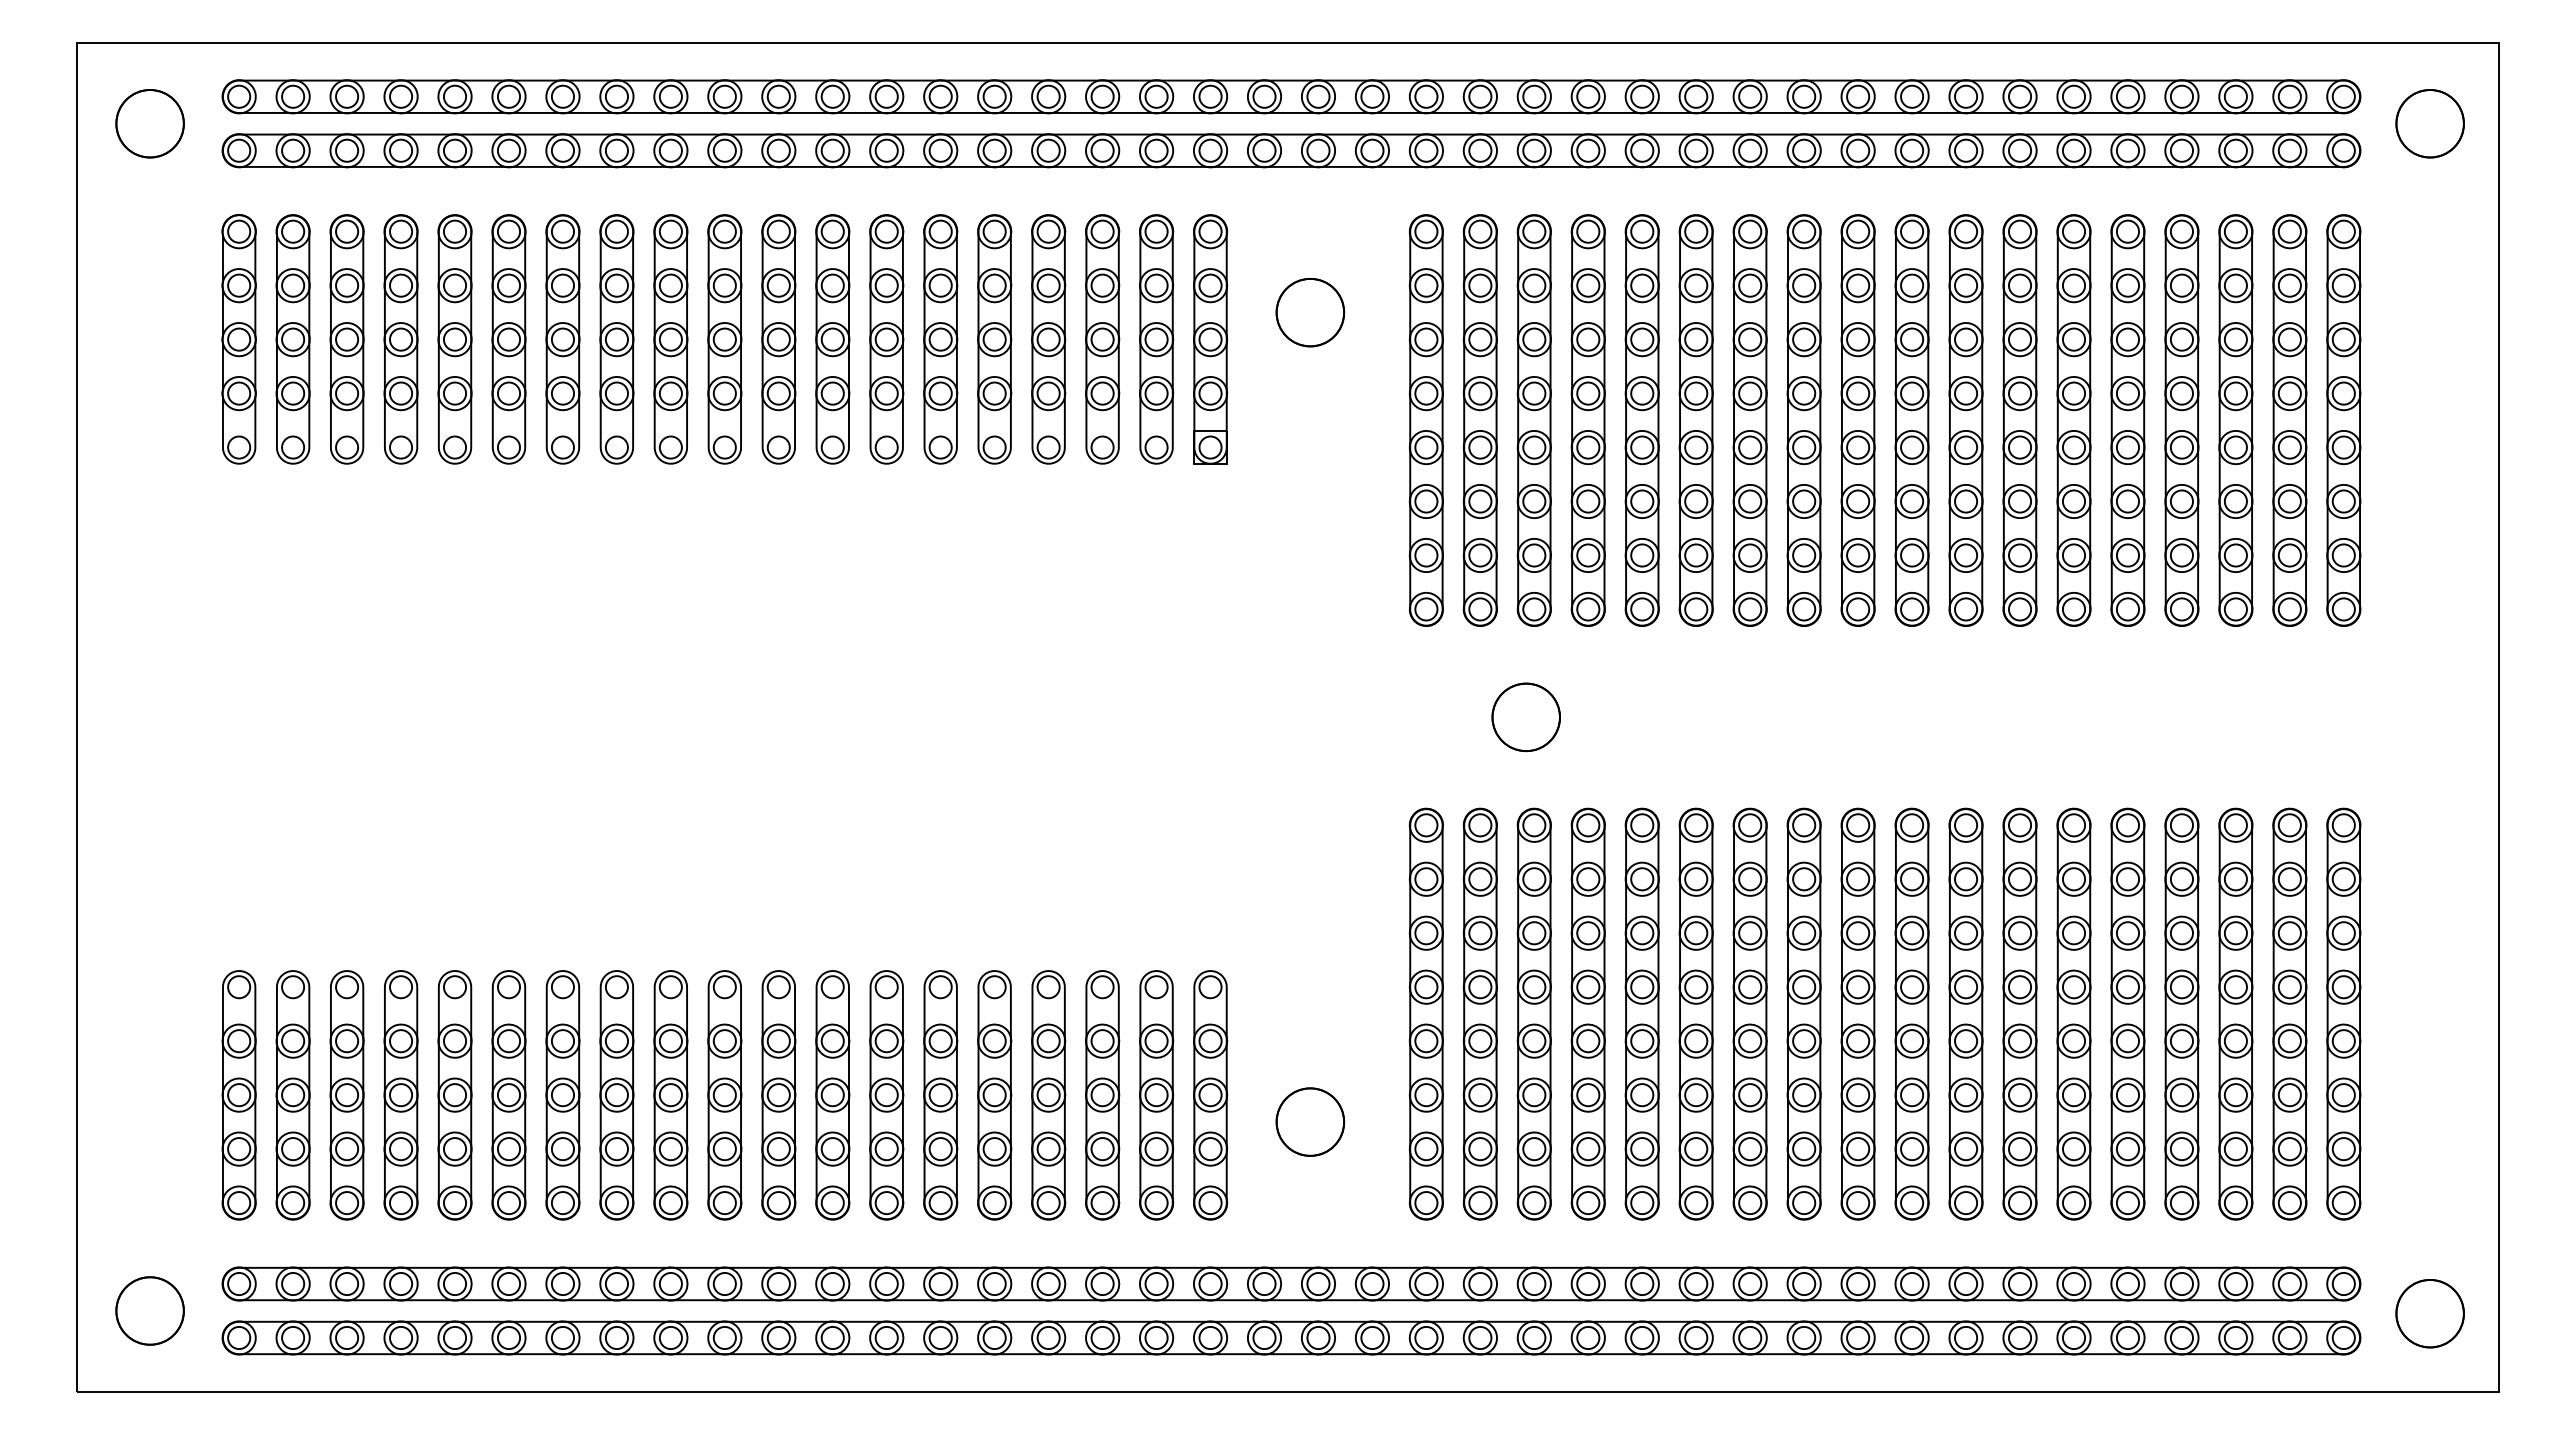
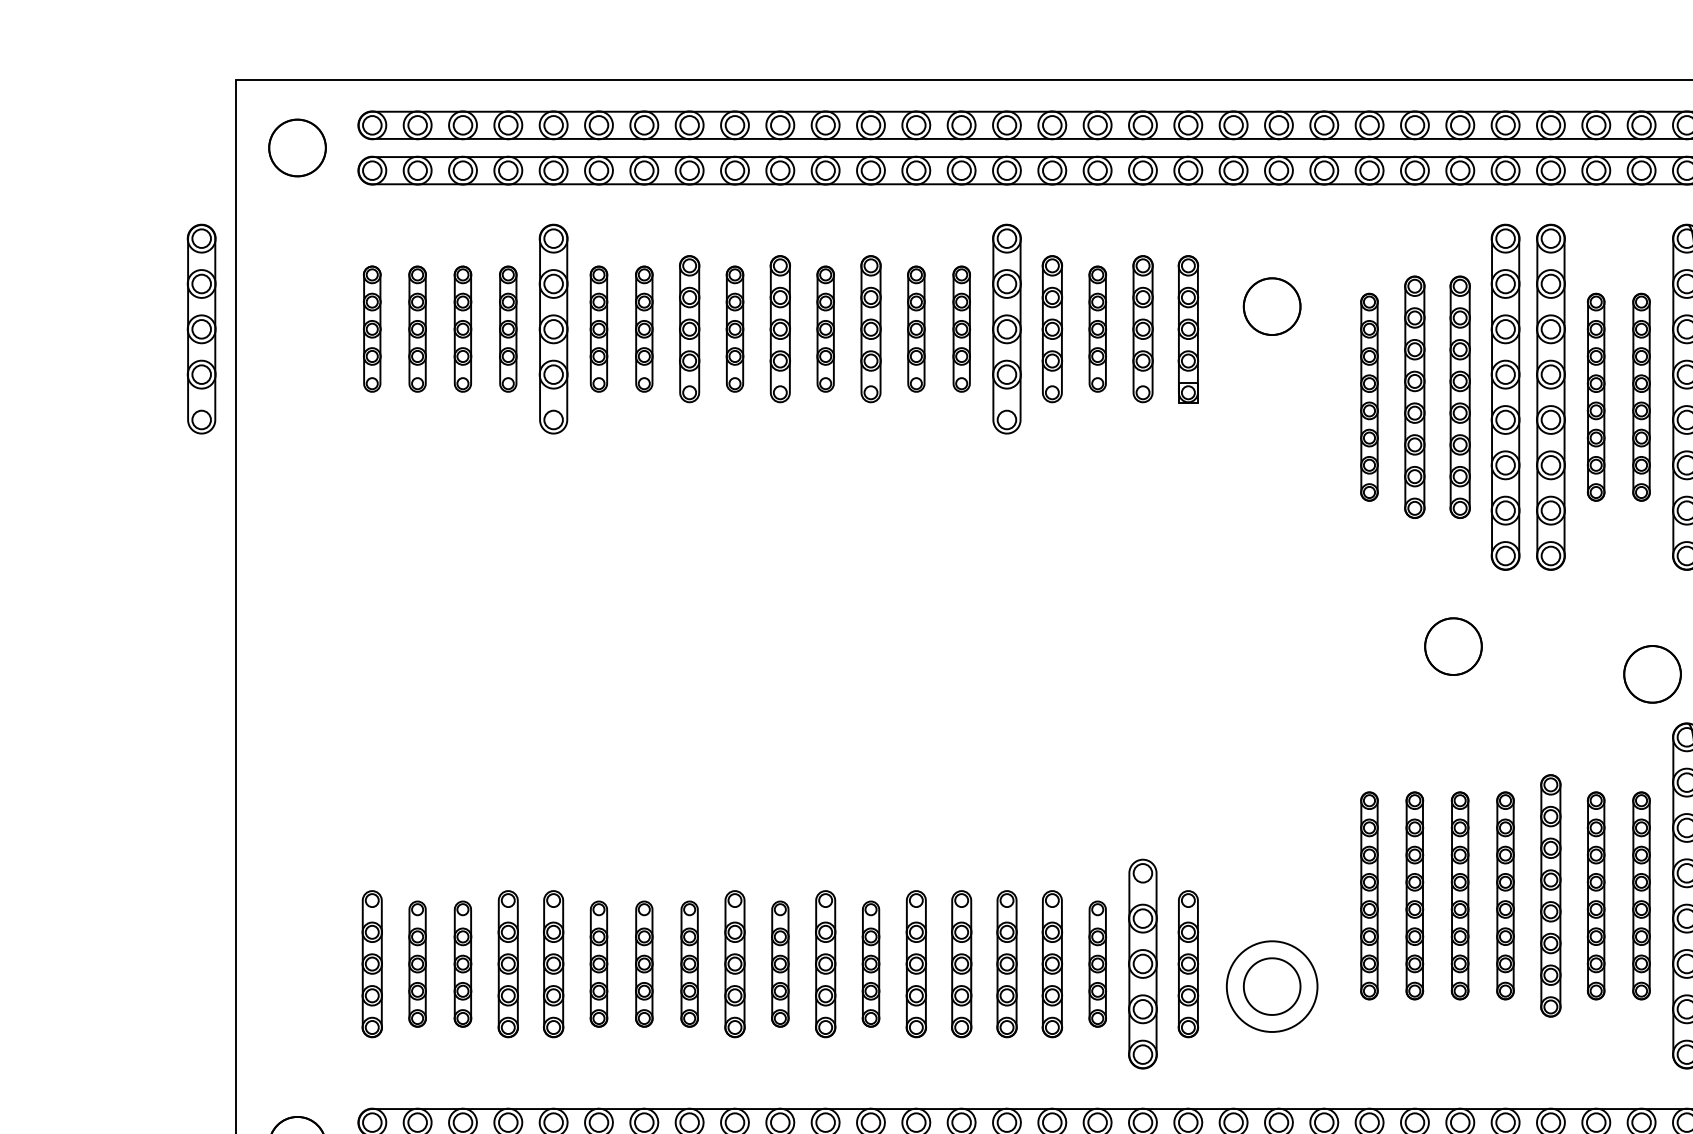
part: (35, 339) -> (201, 329), added
part: (238, 339) -> (371, 329), size x0.6
part: (292, 339) -> (417, 329), size x0.6
part: (346, 339) -> (462, 329), size x0.6
part: (400, 339) -> (507, 329), size x0.6
part: (508, 339) -> (598, 329), size x0.6
part: (562, 339) -> (643, 329), size x0.6
part: (616, 339) -> (689, 329), size x0.7
part: (670, 339) -> (734, 329), size x0.6
part: (724, 339) -> (780, 329), size x0.7
part: (778, 339) -> (825, 329), size x0.6
part: (832, 339) -> (870, 329), size x0.7
part: (886, 339) -> (916, 329), size x0.6
part: (940, 339) -> (961, 329), size x0.6
part: (1048, 339) -> (1052, 329), size x0.7
part: (1102, 339) -> (1097, 329), size x0.6
part: (1156, 339) -> (1142, 329), size x0.7
part: (1210, 339) -> (1188, 329), size x0.7
part: (1425, 420) -> (1368, 397), size x0.6
part: (1479, 420) -> (1414, 397), size x0.7
part: (1533, 420) -> (1459, 397), size x0.7
part: (1695, 420) -> (1595, 397), size x0.6
part: (1749, 420) -> (1641, 397), size x0.6
part: (1762, 750) -> (1651, 674), added
part: (1425, 1013) -> (1368, 895), size x0.6
part: (1479, 1013) -> (1414, 895), size x0.6
part: (1533, 1013) -> (1459, 895), size x0.6
part: (1587, 1013) -> (1504, 895), size x0.6
part: (1641, 1013) -> (1550, 895), size x0.7
part: (1695, 1013) -> (1595, 895), size x0.6
part: (1749, 1013) -> (1641, 895), size x0.6
part: (238, 1095) -> (371, 964), size x0.7
part: (292, 1095) -> (417, 964), size x0.6
part: (346, 1095) -> (462, 964), size x0.6
part: (400, 1095) -> (507, 964), size x0.7
part: (454, 1095) -> (553, 964), size x0.7
part: (508, 1095) -> (598, 964), size x0.6
part: (562, 1095) -> (643, 964), size x0.6
part: (616, 1095) -> (689, 964), size x0.6
part: (670, 1095) -> (734, 964), size x0.7
part: (724, 1095) -> (780, 964), size x0.6
part: (778, 1095) -> (825, 964), size x0.7
part: (832, 1095) -> (870, 964), size x0.6
part: (886, 1095) -> (916, 964), size x0.7
part: (940, 1095) -> (961, 964), size x0.7
part: (994, 1095) -> (1006, 964), size x0.7
part: (1048, 1095) -> (1052, 964), size x0.7
part: (1102, 1095) -> (1097, 964), size x0.6
part: (1210, 1095) -> (1188, 964), size x0.7
circle: (1310, 1121) -> (1272, 986), size x1.6

